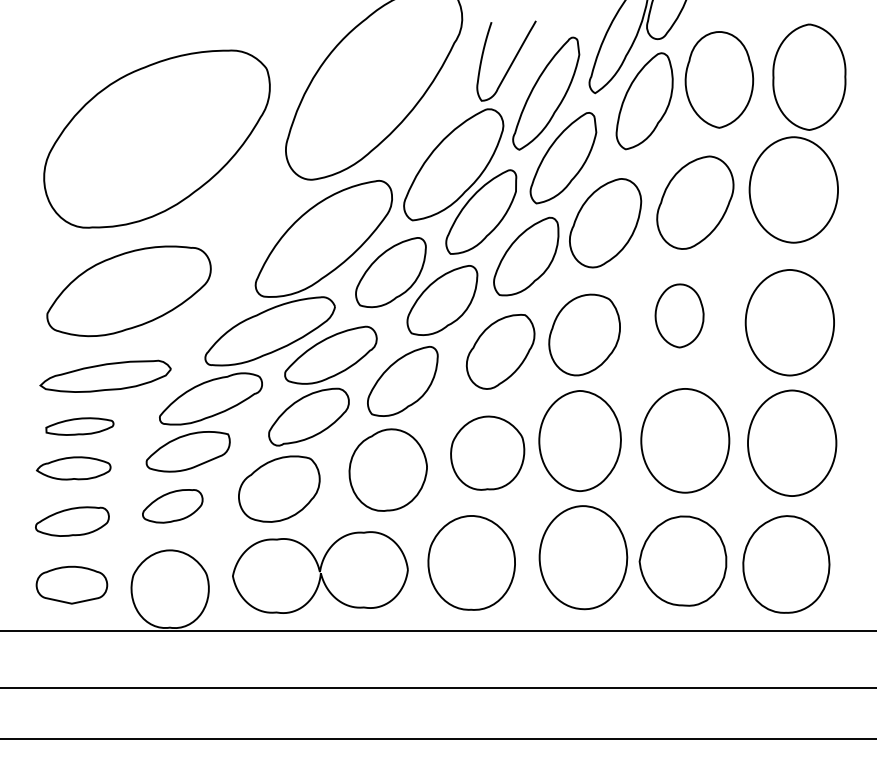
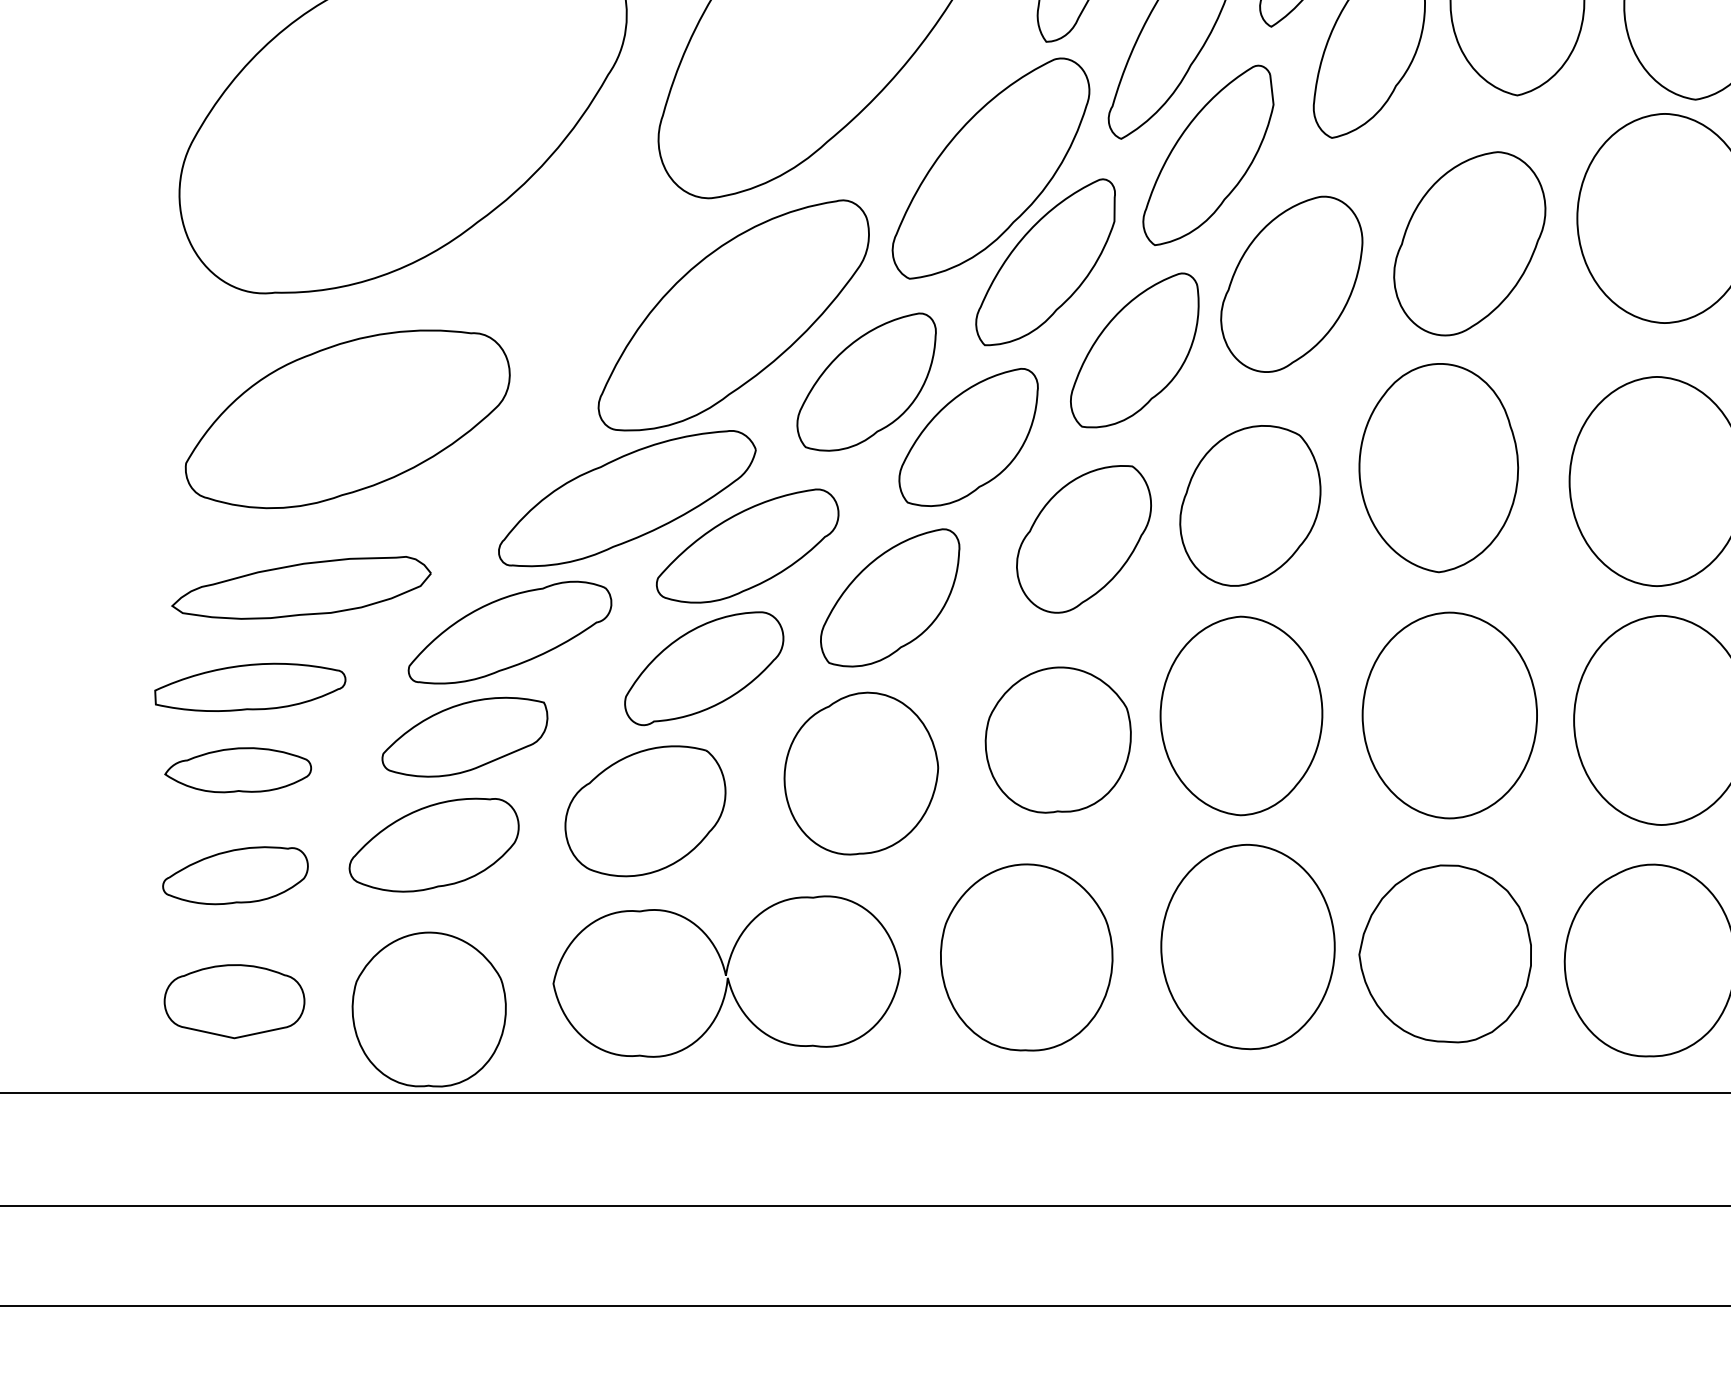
part: (679, 315) -> (1438, 467), size x1.67
part: (79, 426) -> (249, 687), size x1.43
part: (172, 506) -> (433, 845), size x1.43

